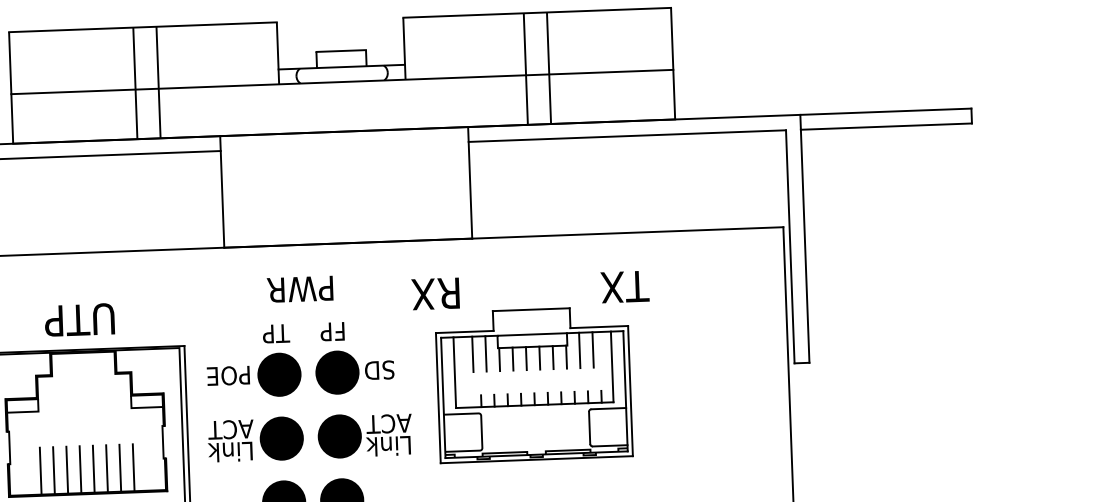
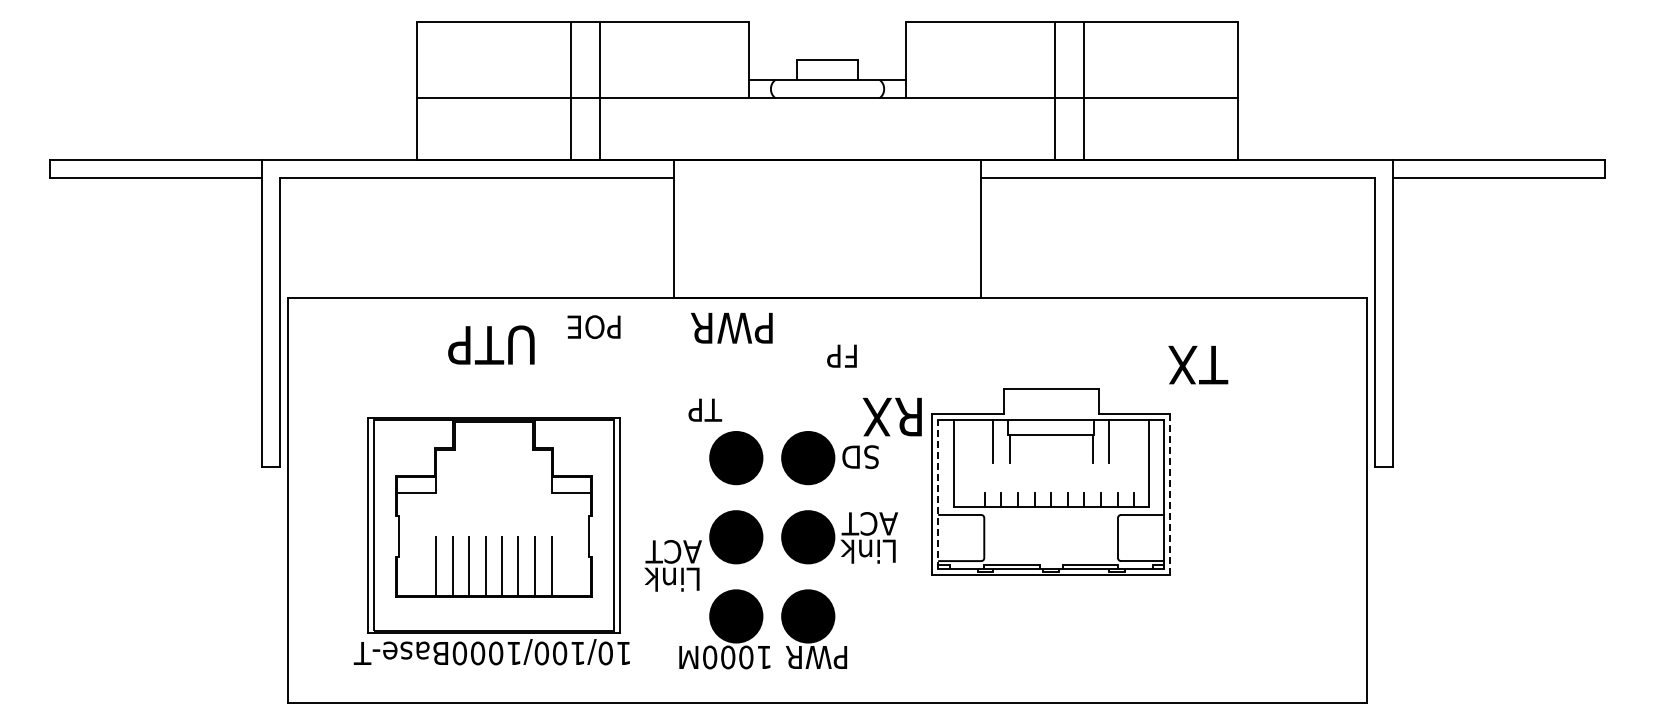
text: (625, 286) -> (1198, 364), moved
text: (299, 289) -> (731, 328), moved
text: (435, 293) -> (892, 416), moved
text: (79, 319) -> (491, 344), moved
text: (332, 331) -> (841, 355), moved
text: (276, 333) -> (705, 409), moved
line: (592, 349) -> (1125, 441), removed
line: (472, 354) -> (976, 441), removed
line: (553, 357) -> (1076, 449), removed
line: (526, 358) -> (1042, 449), removed
line: (539, 358) -> (1059, 449), removed
line: (513, 359) -> (1026, 449), removed
text: (227, 375) -> (593, 326), moved
line: (630, 391) -> (1170, 494), solid -> dashed
line: (443, 398) -> (938, 494), solid -> dashed
text: (230, 440) -> (672, 565), moved

